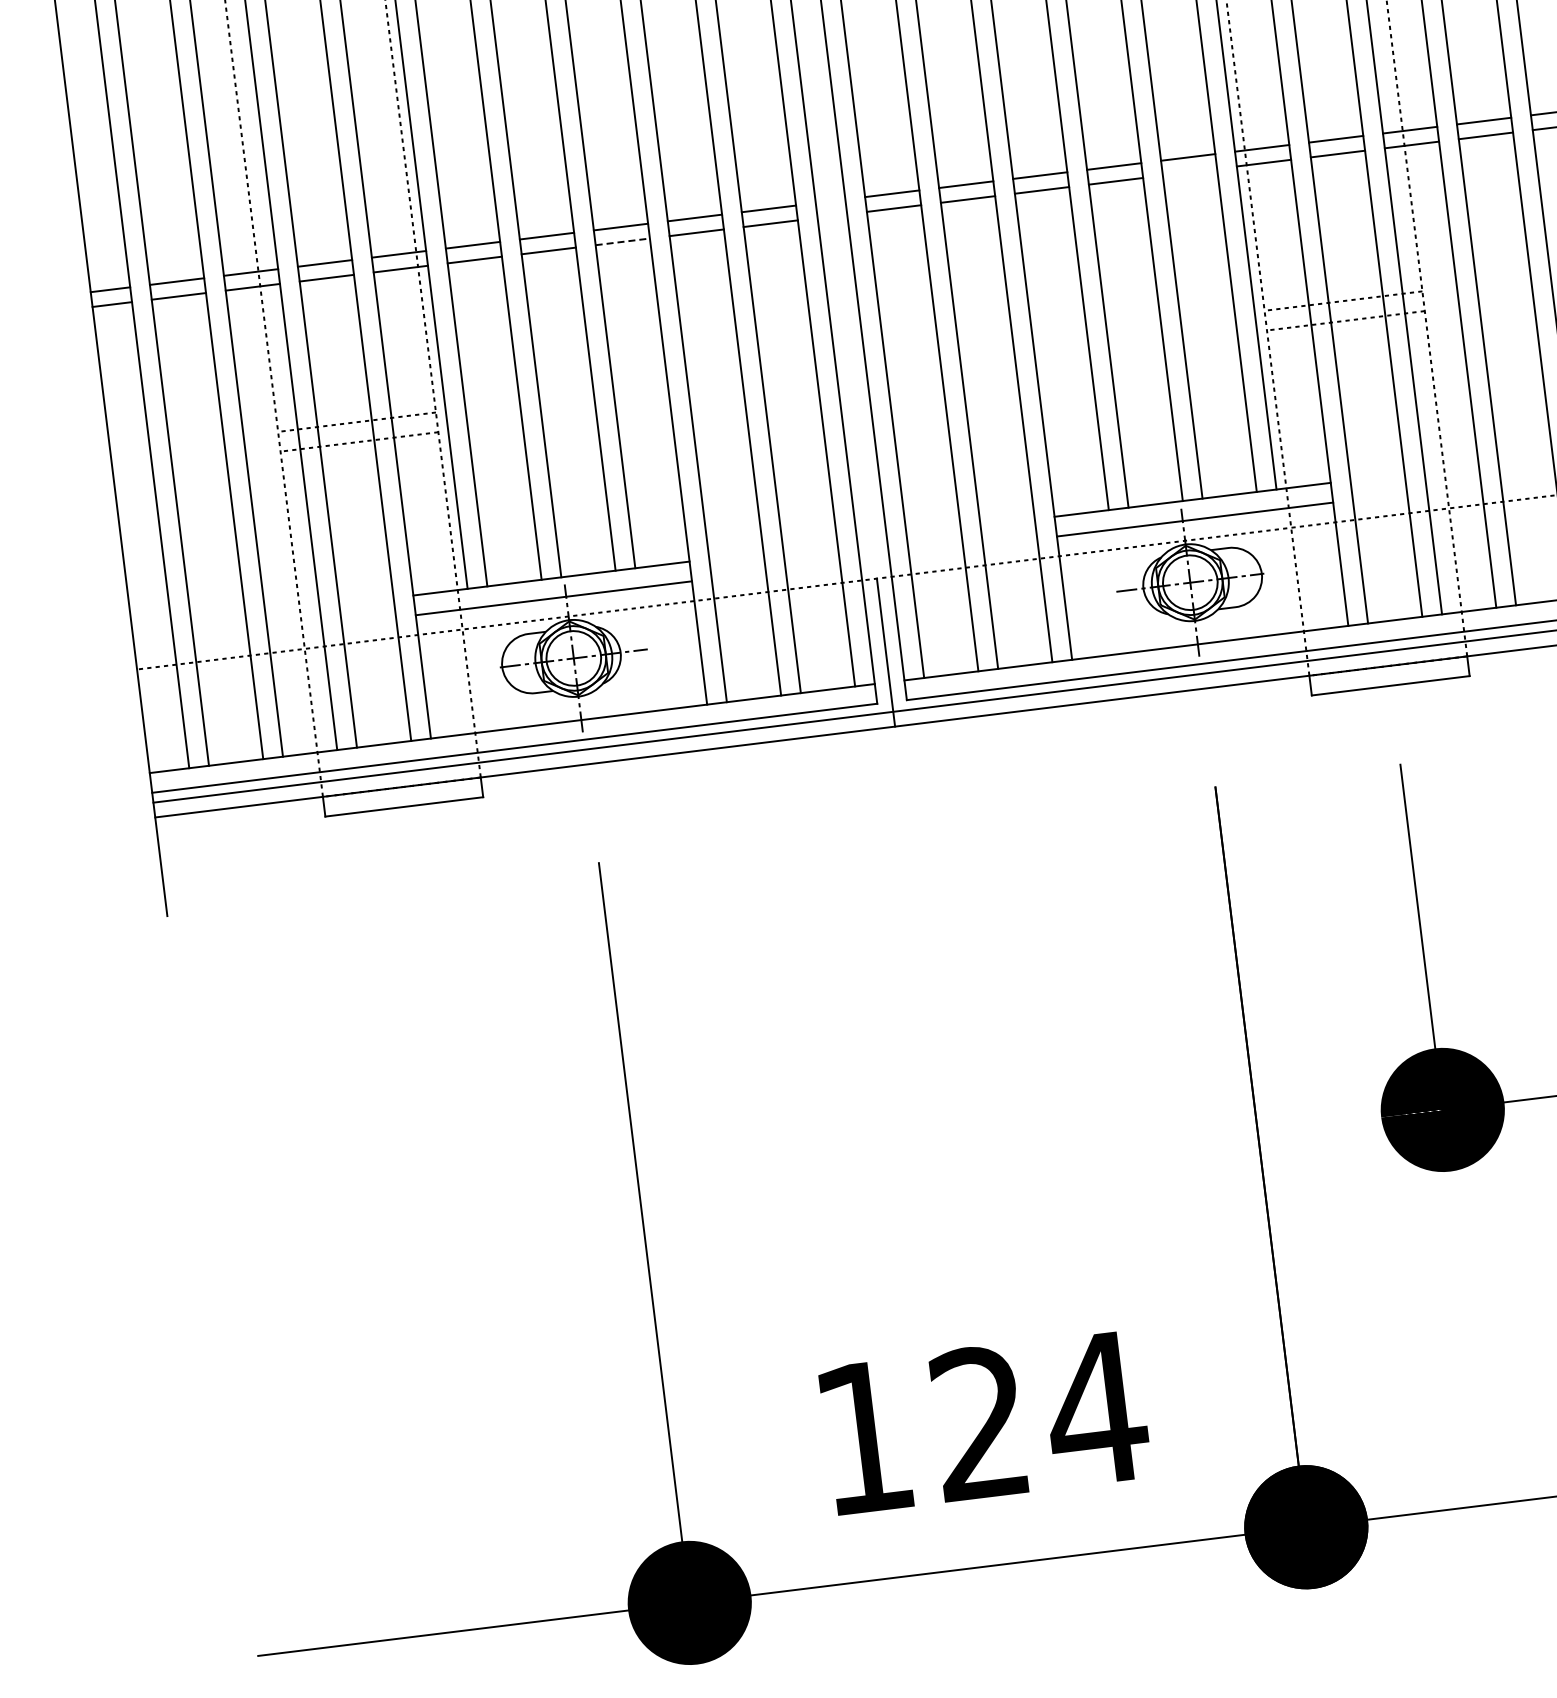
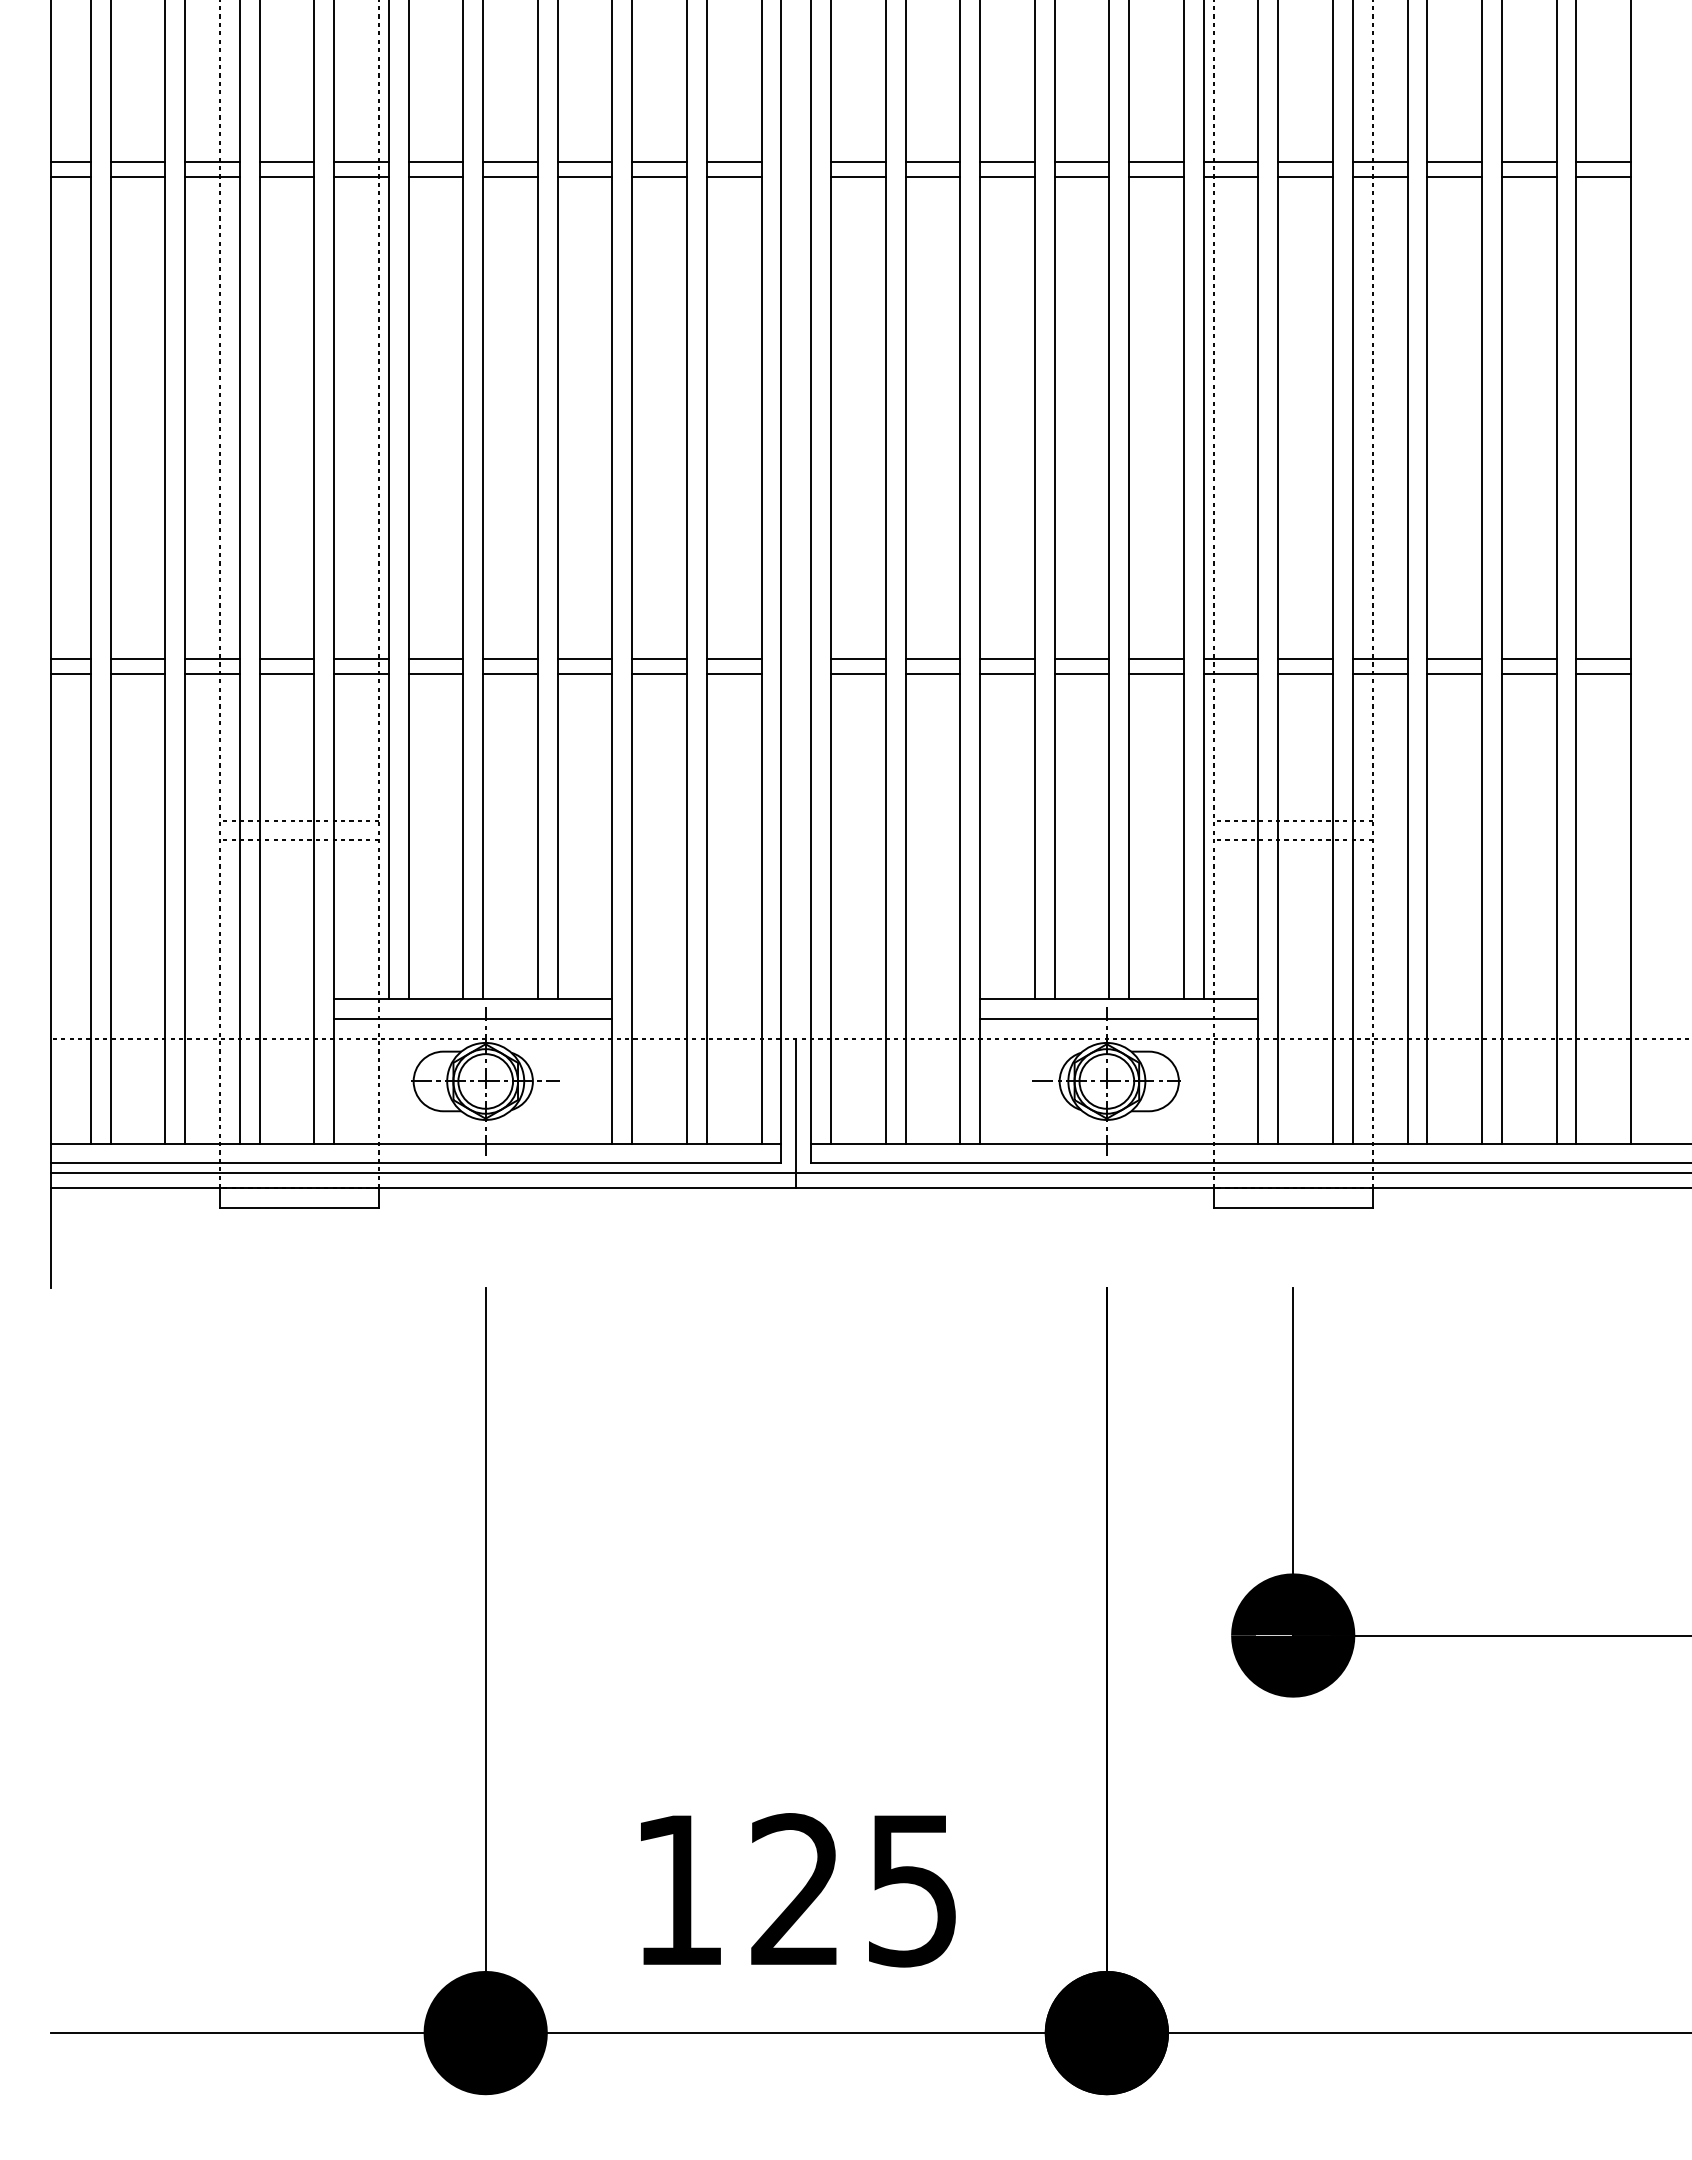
line: (1189, 171) -> (1156, 673), added
line: (623, 241) -> (585, 673), dashed -> solid
text: (1096, 1410) -> (912, 1891), 124 -> 125

